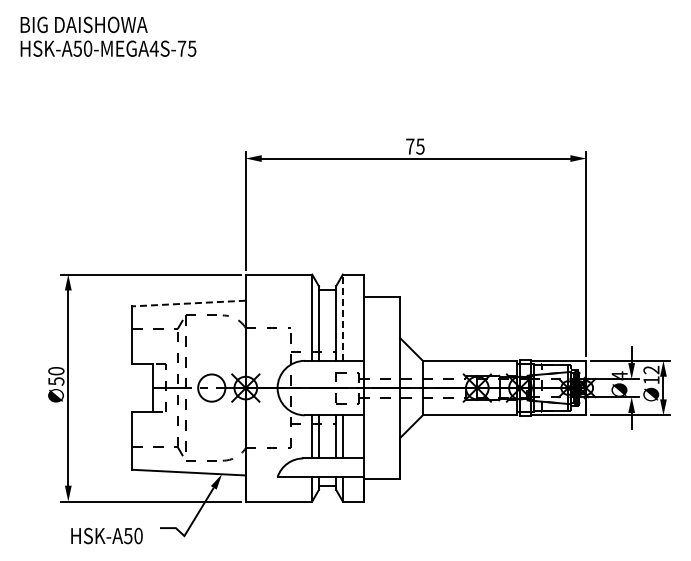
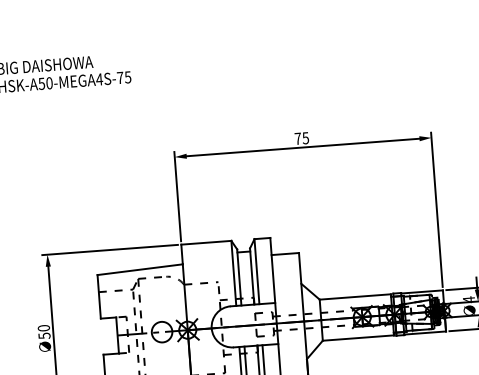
line: (189, 303) -> (140, 269), dashed -> solid
line: (342, 317) -> (256, 271), dashed -> solid

